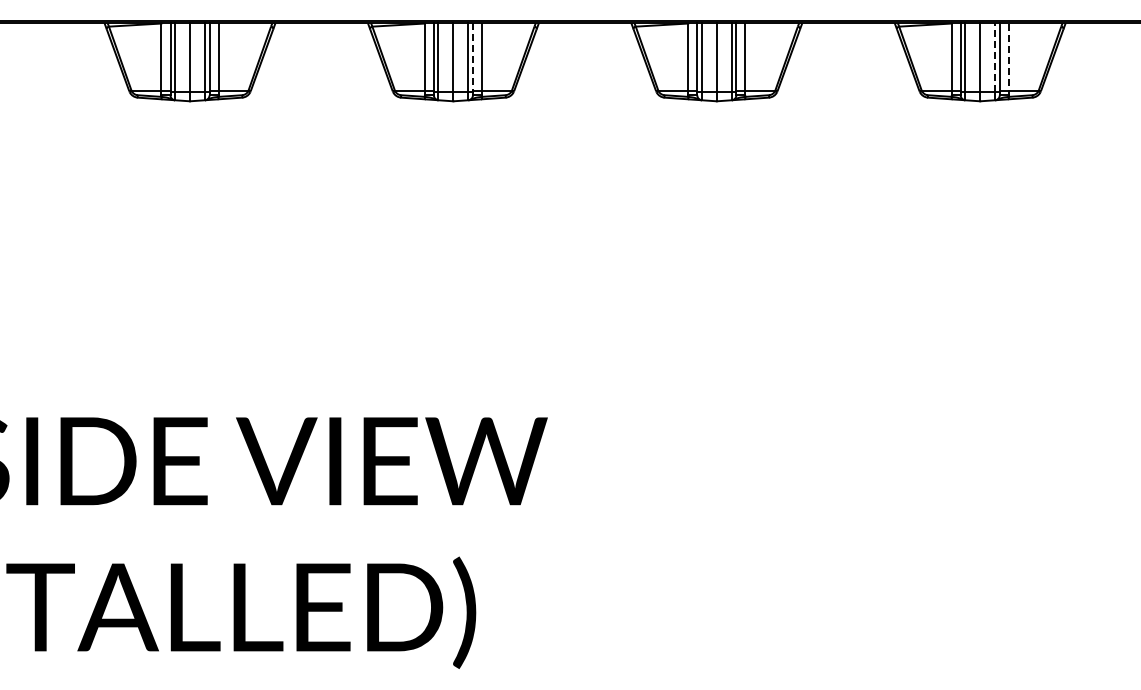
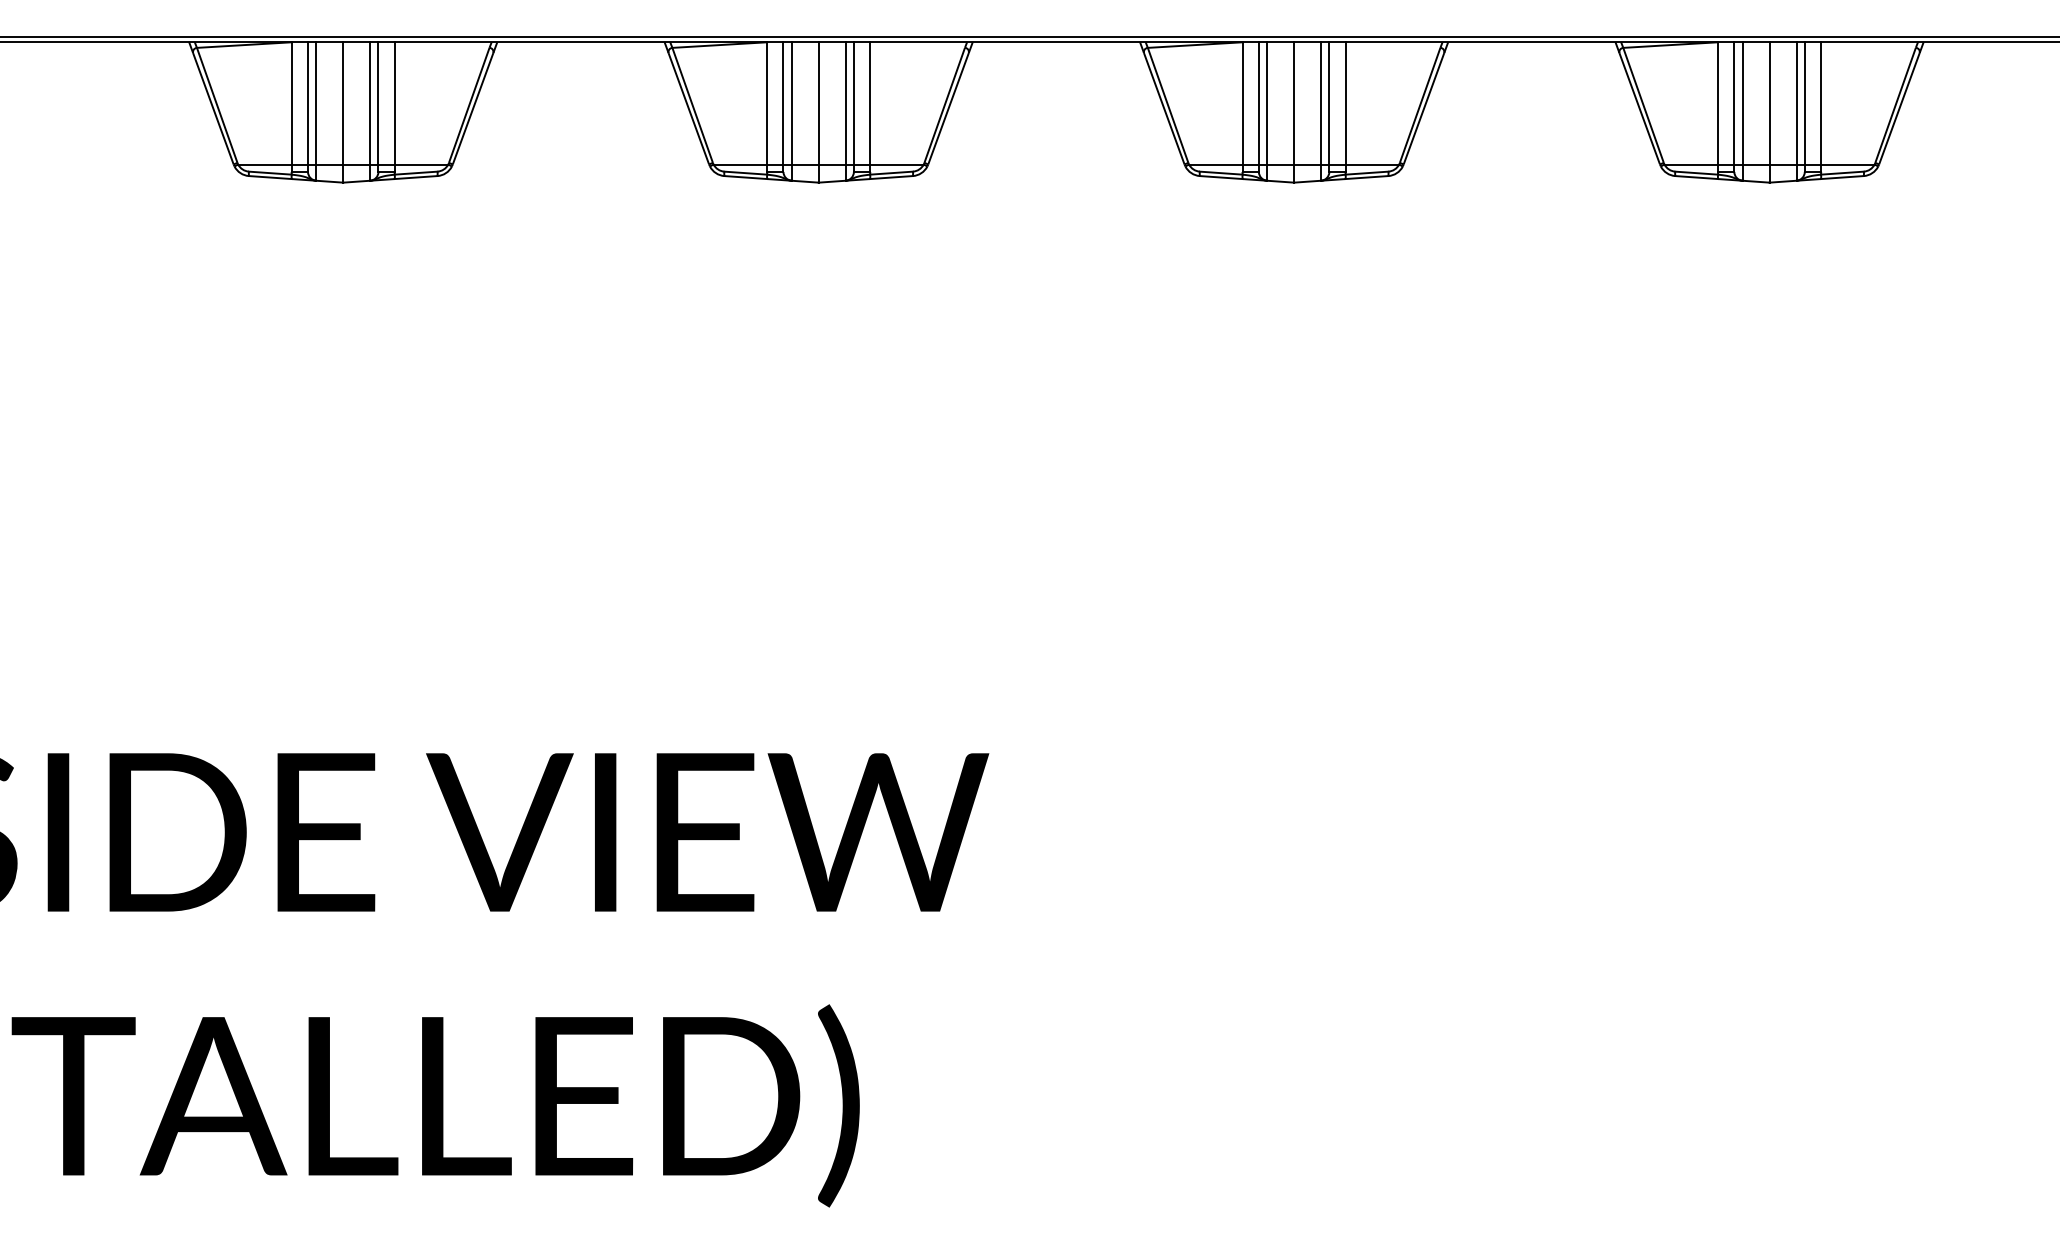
line: (995, 56) -> (1797, 101), dashed -> solid
line: (472, 57) -> (853, 103), dashed -> solid
line: (1008, 57) -> (1820, 103), dashed -> solid

